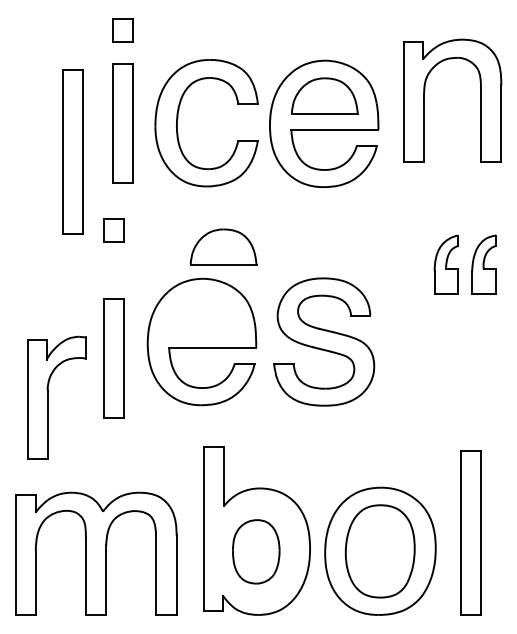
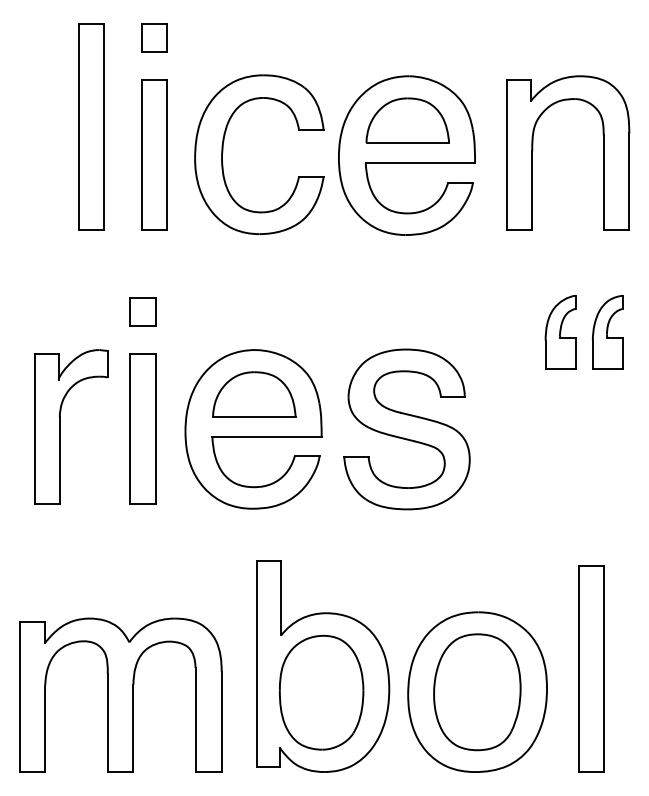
part: (424, 100) -> (532, 152), moved
part: (72, 151) -> (91, 126), moved
part: (113, 230) -> (142, 312), moved
part: (223, 246) -> (254, 393), moved
part: (113, 358) -> (142, 428), moved
part: (48, 397) -> (60, 426), moved
part: (256, 551) -> (321, 692), size x1.43

